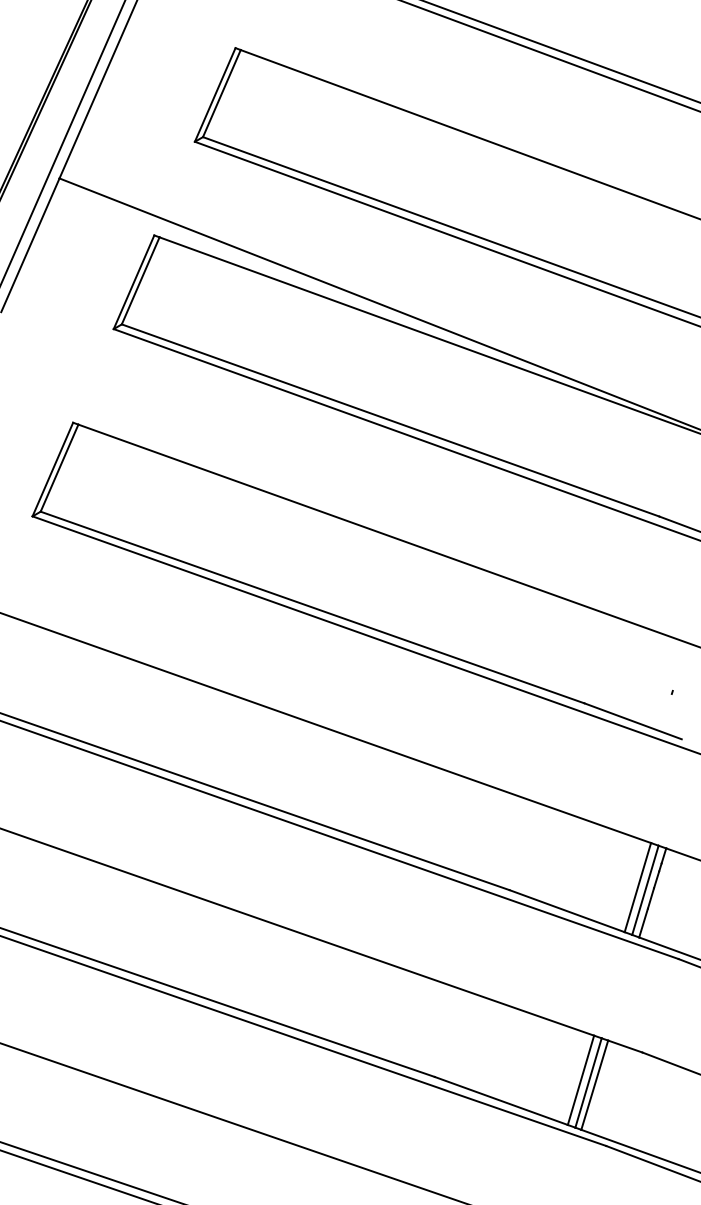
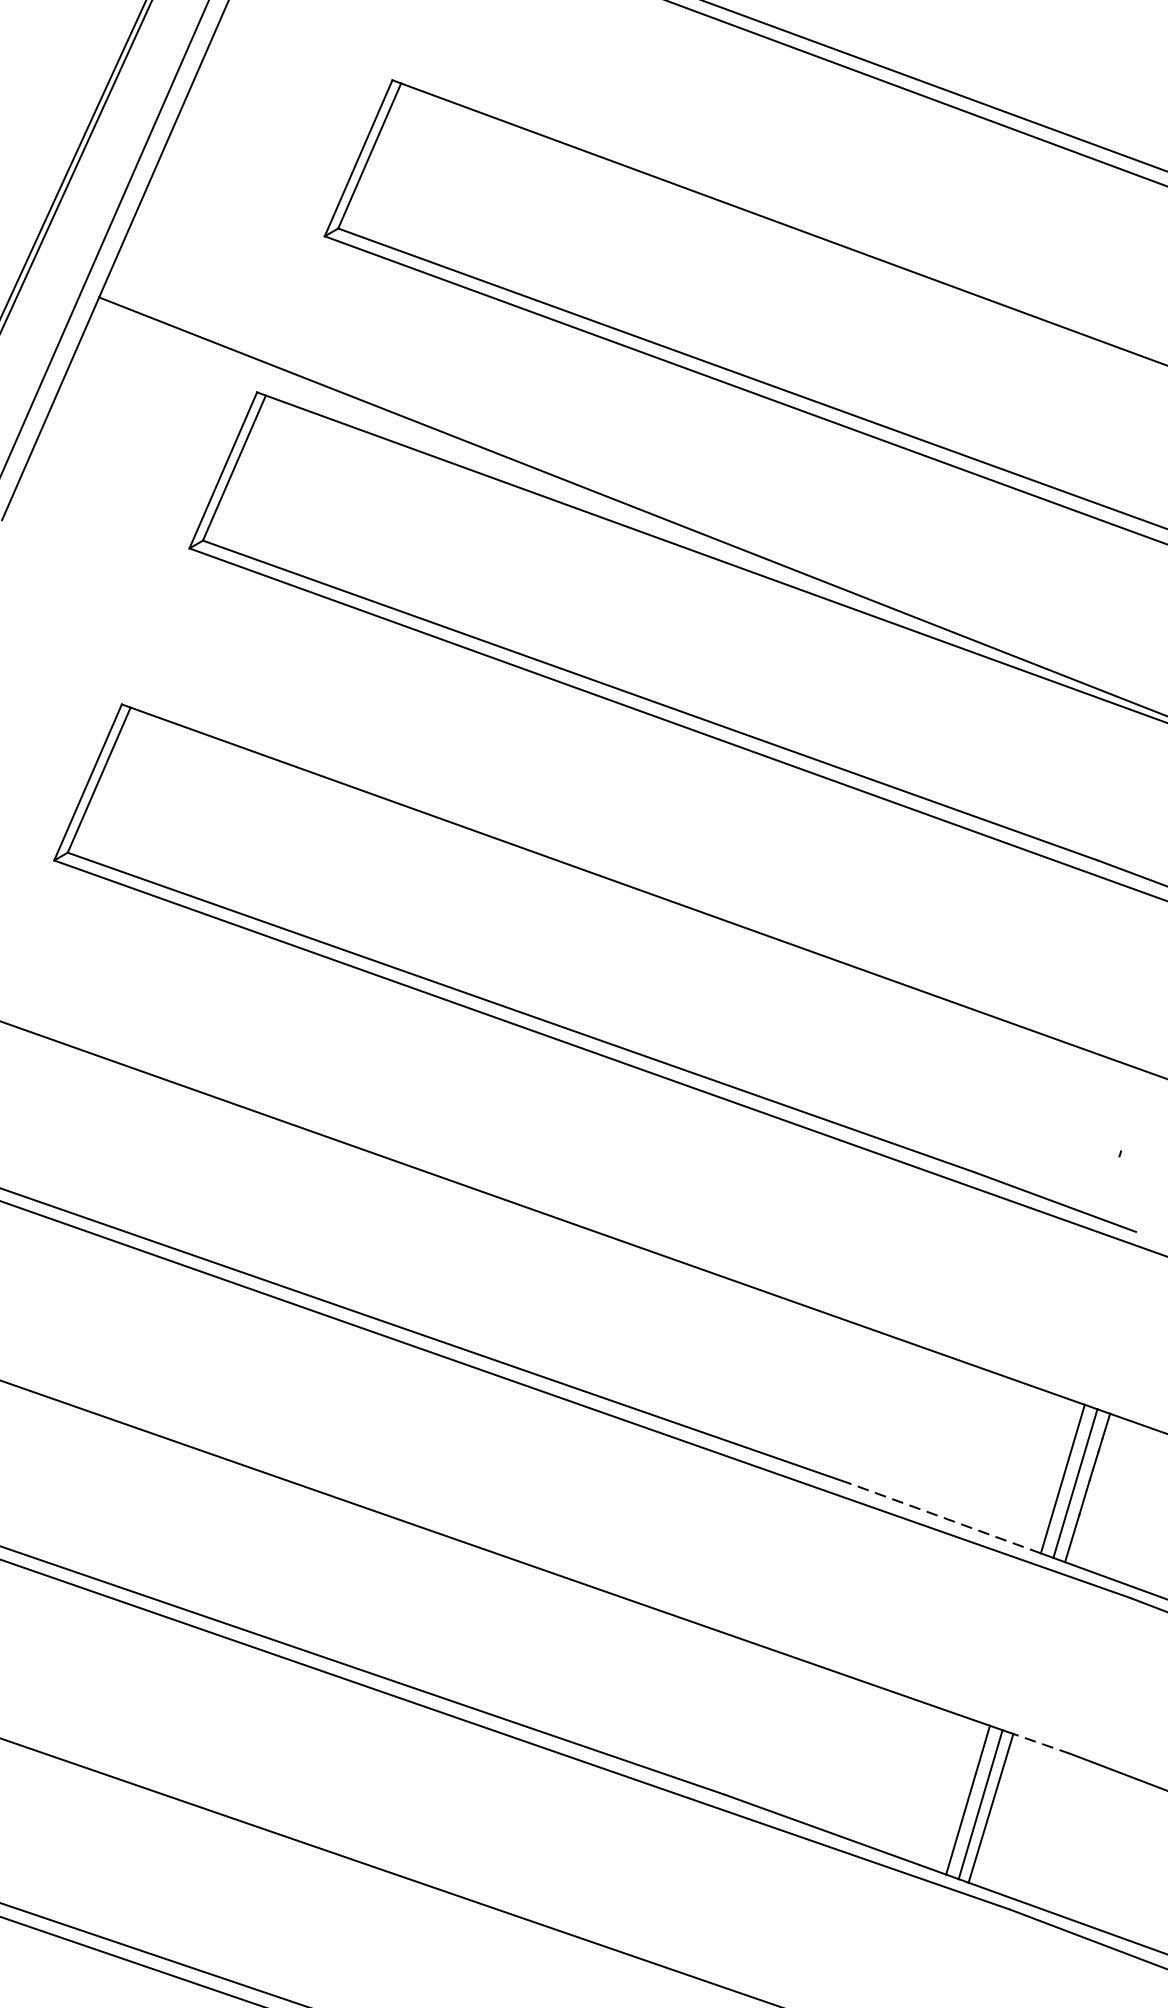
line: (566, 911) -> (943, 1518), solid -> dashed
line: (624, 1046) -> (1040, 1743), solid -> dashed

